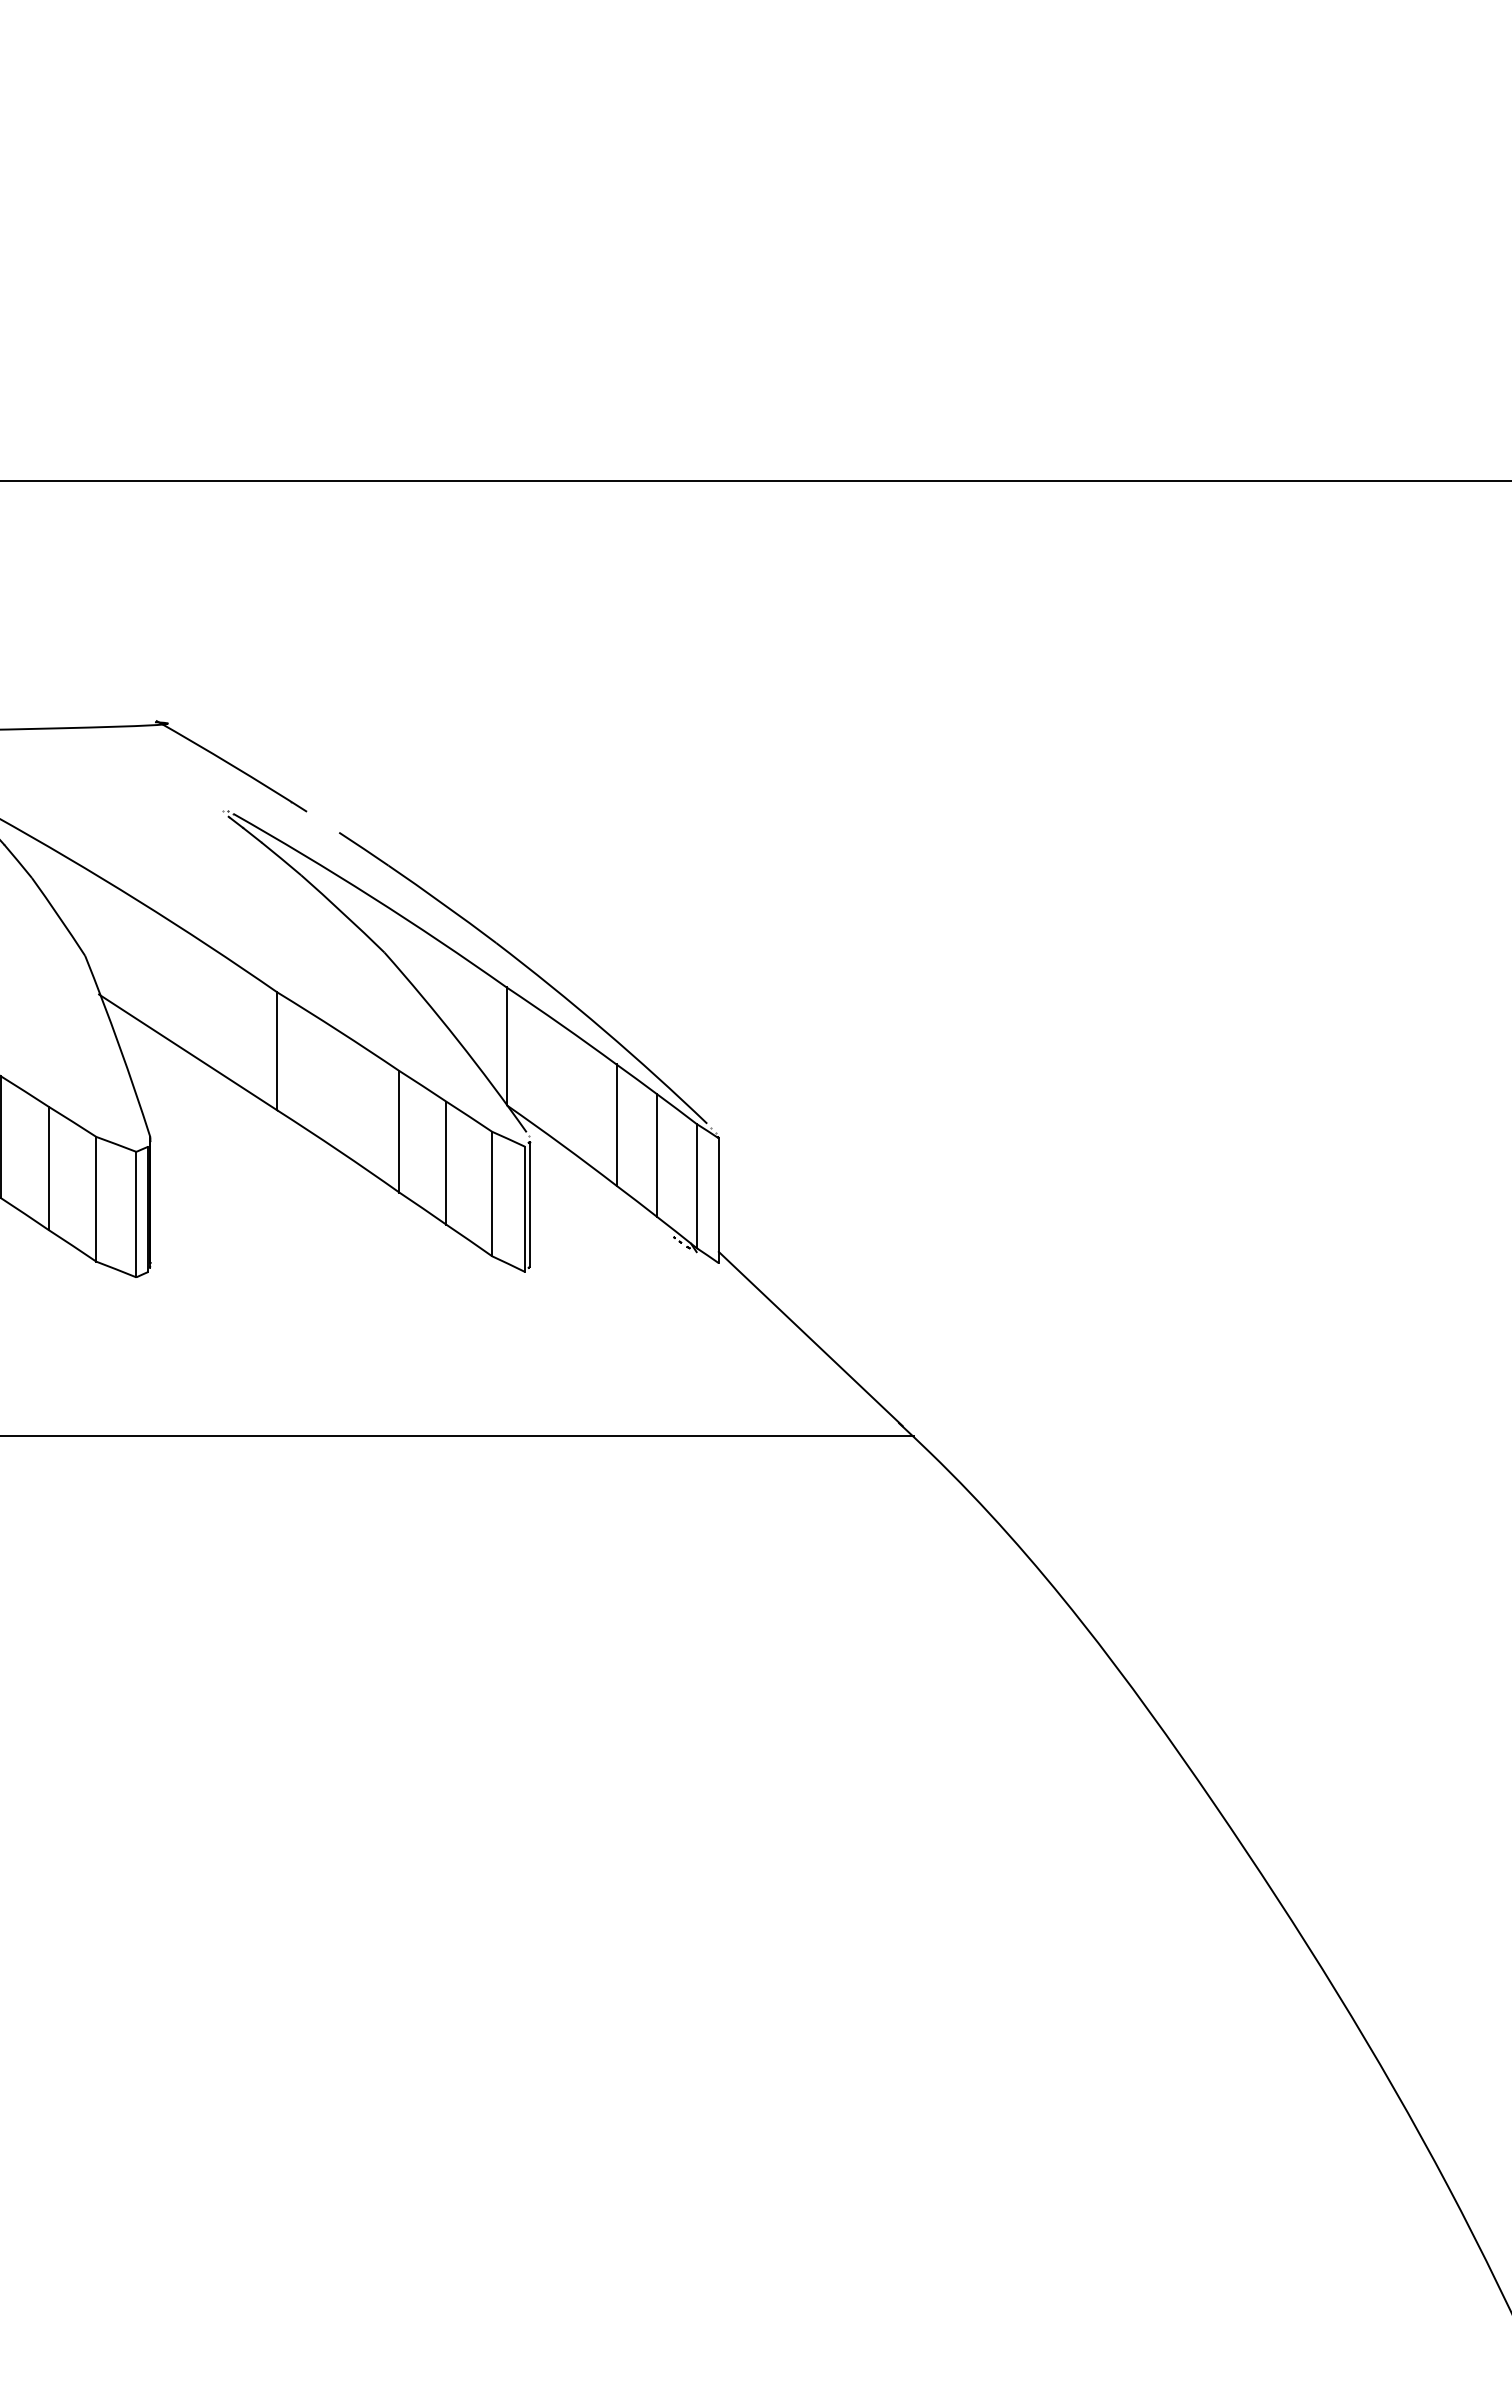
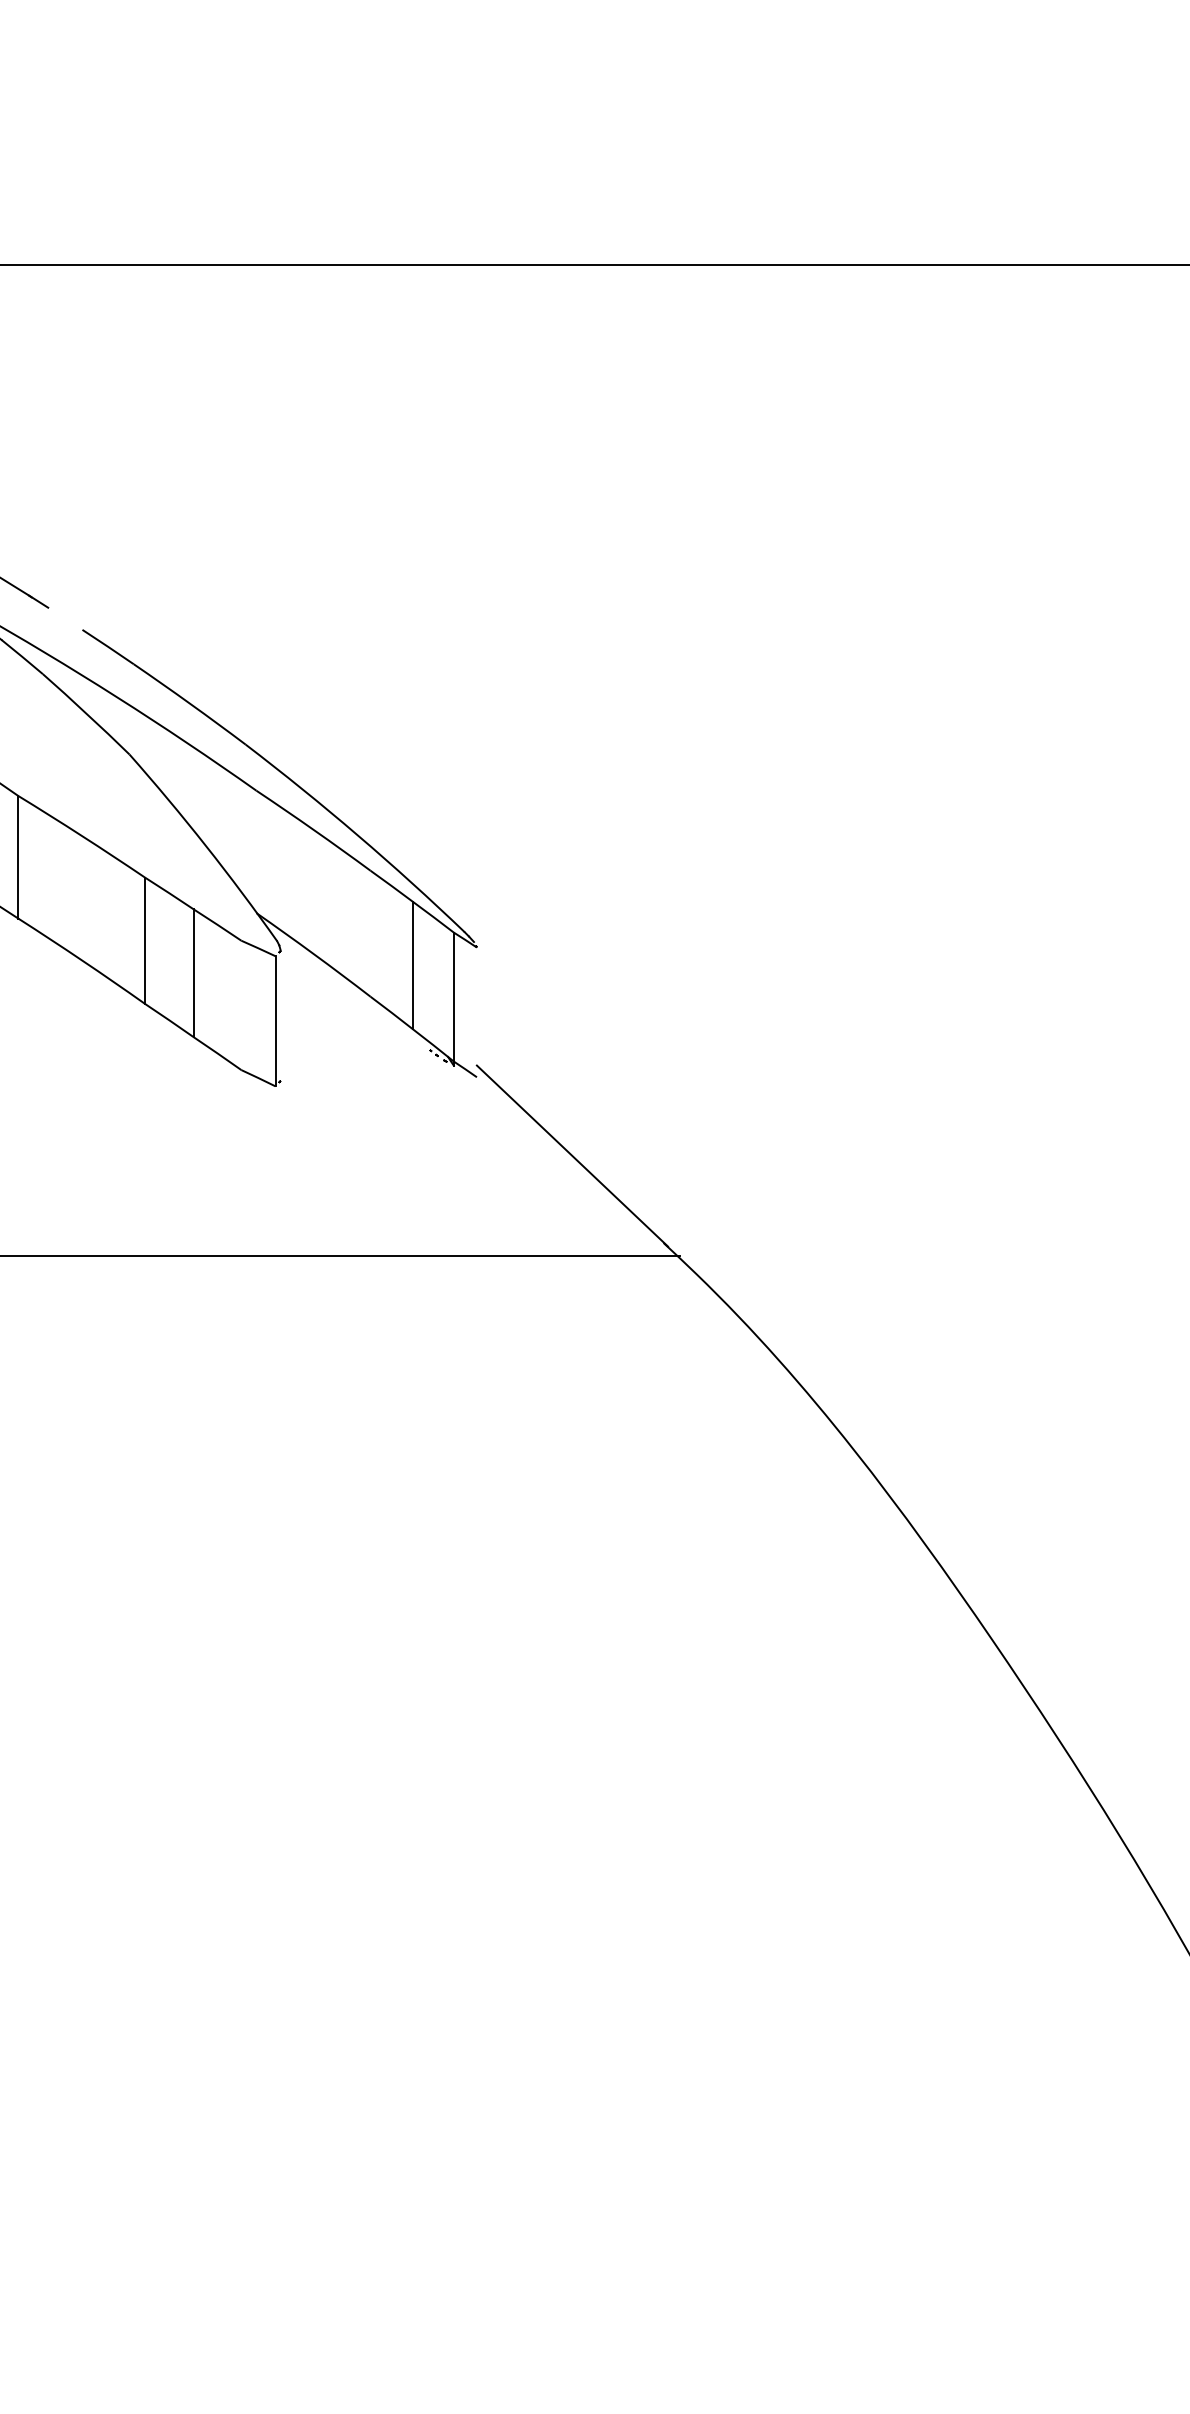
line: (506, 1045) -> (256, 851), removed
line: (616, 1124) -> (370, 933), removed
line: (492, 1193) -> (241, 1004), removed
line: (718, 1200) -> (476, 1012), removed
line: (530, 1203) -> (281, 1015), removed

